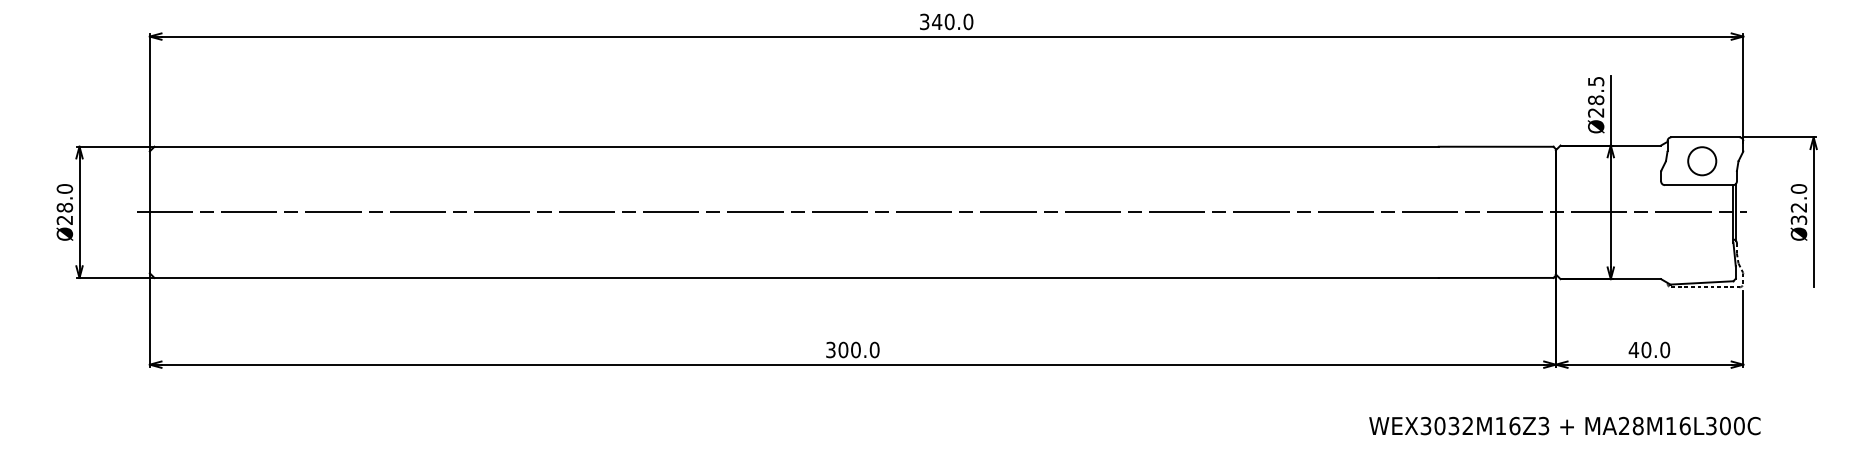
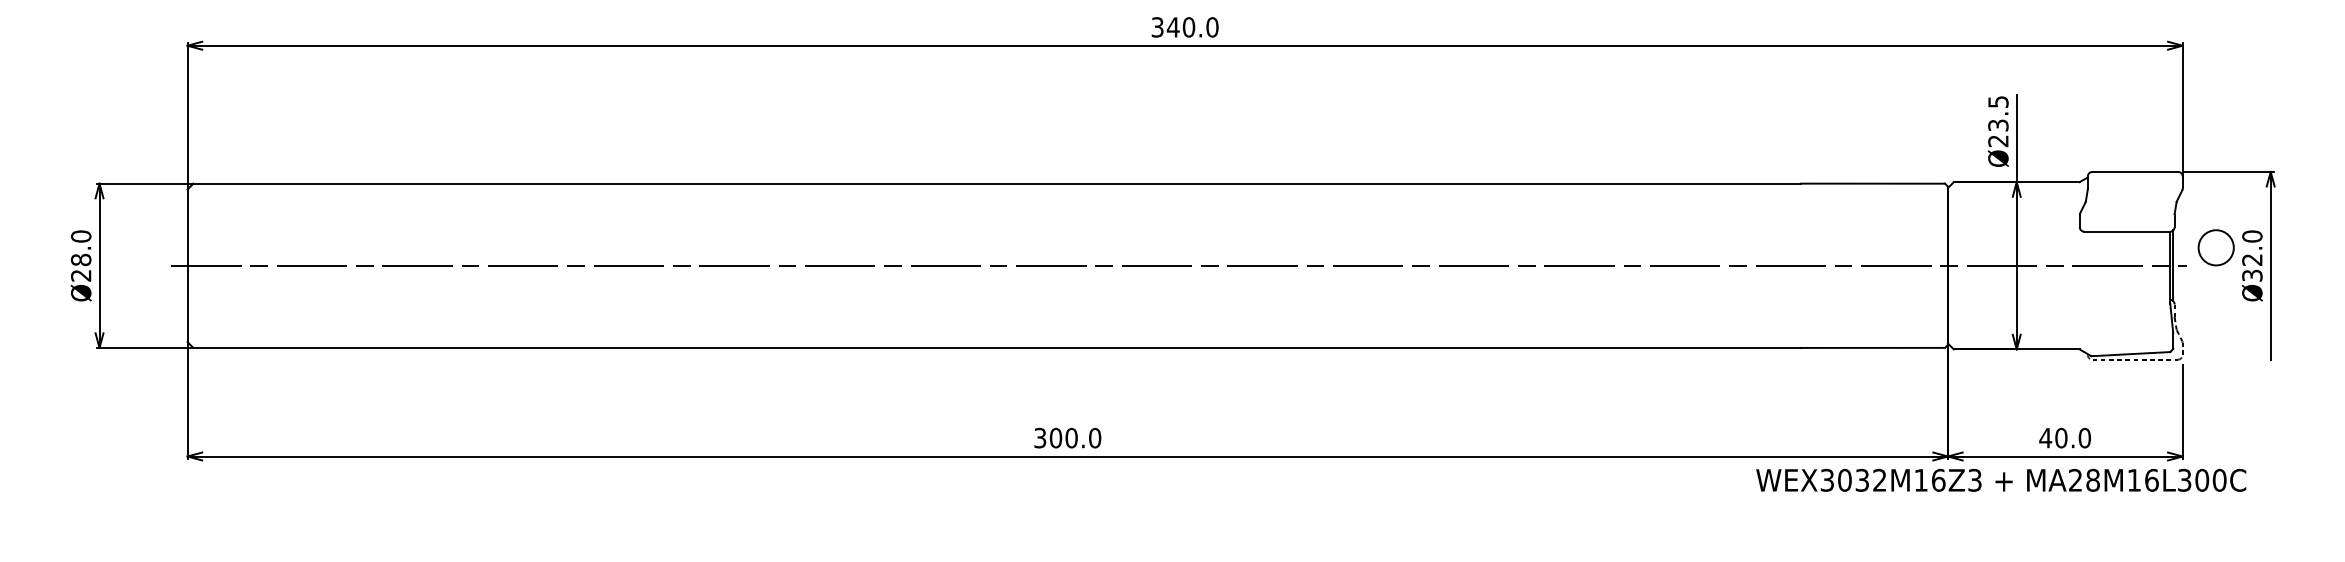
text: (1596, 100) -> (1998, 125), Ø28.5 -> Ø23.5
circle: (1701, 161) -> (2215, 247), moved
text: (1565, 425) -> (2001, 479), moved

